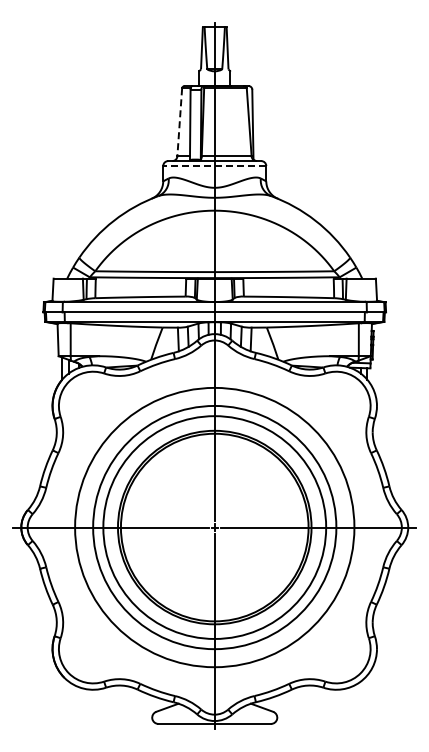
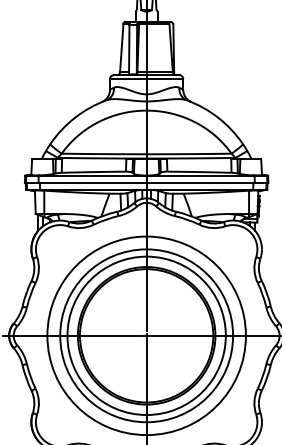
line: (179, 122) -> (121, 47), dashed -> solid
line: (214, 166) -> (146, 79), dashed -> solid

